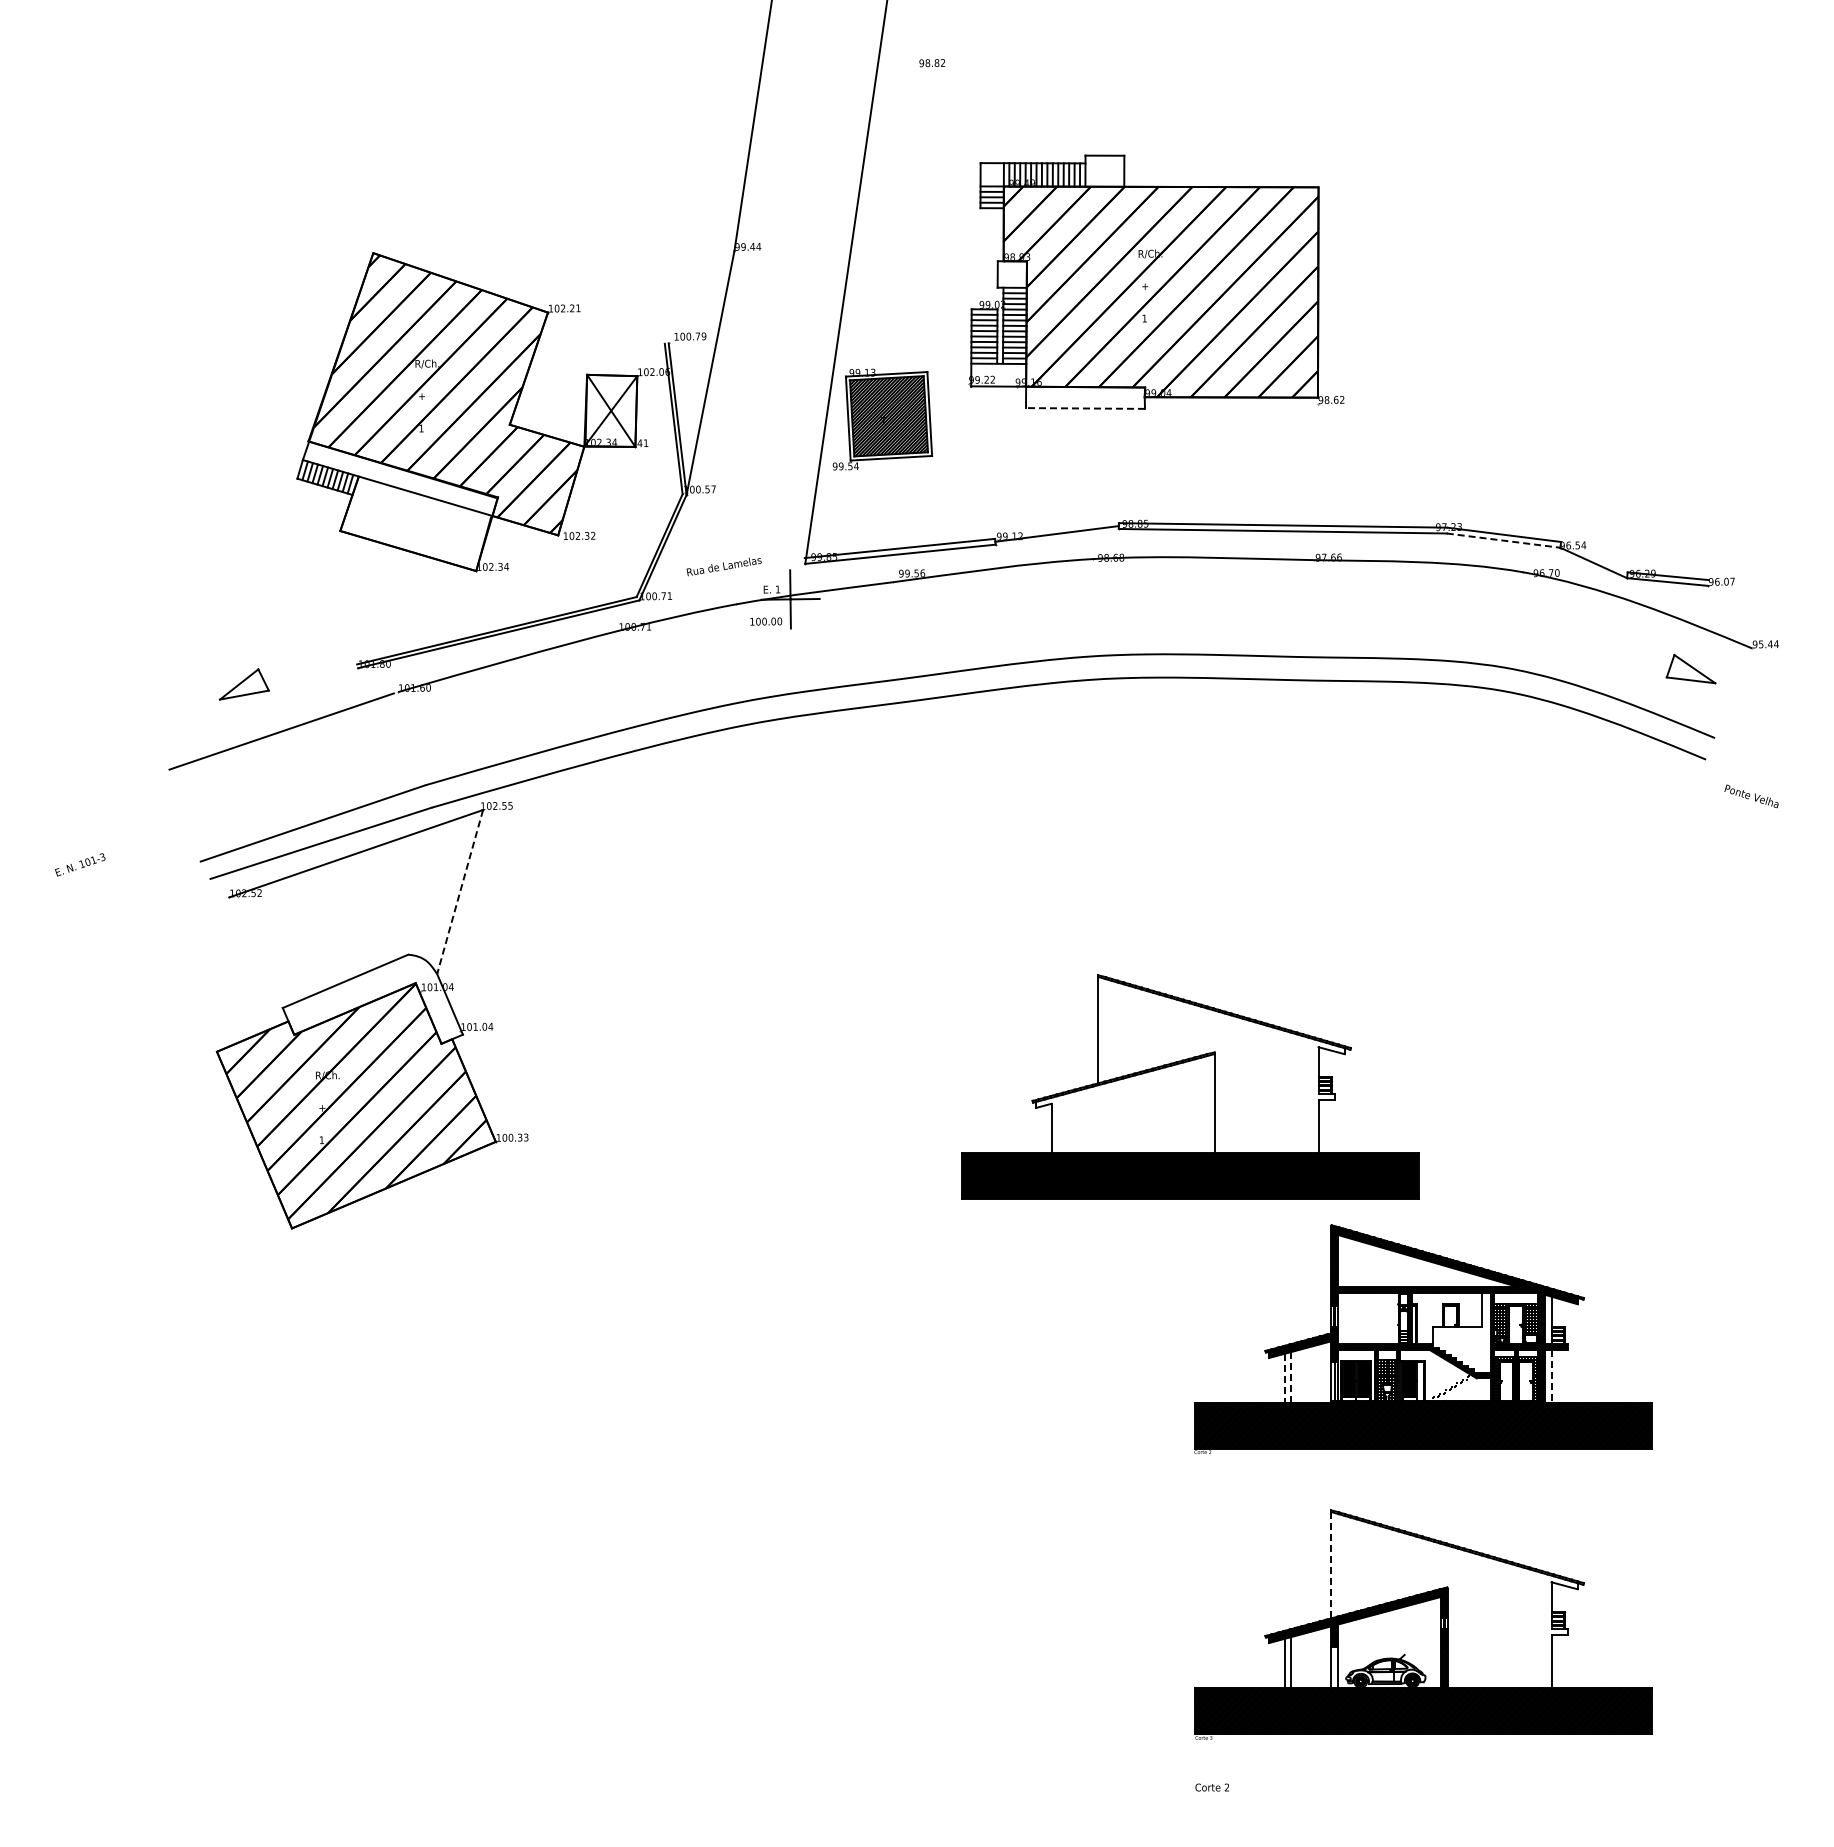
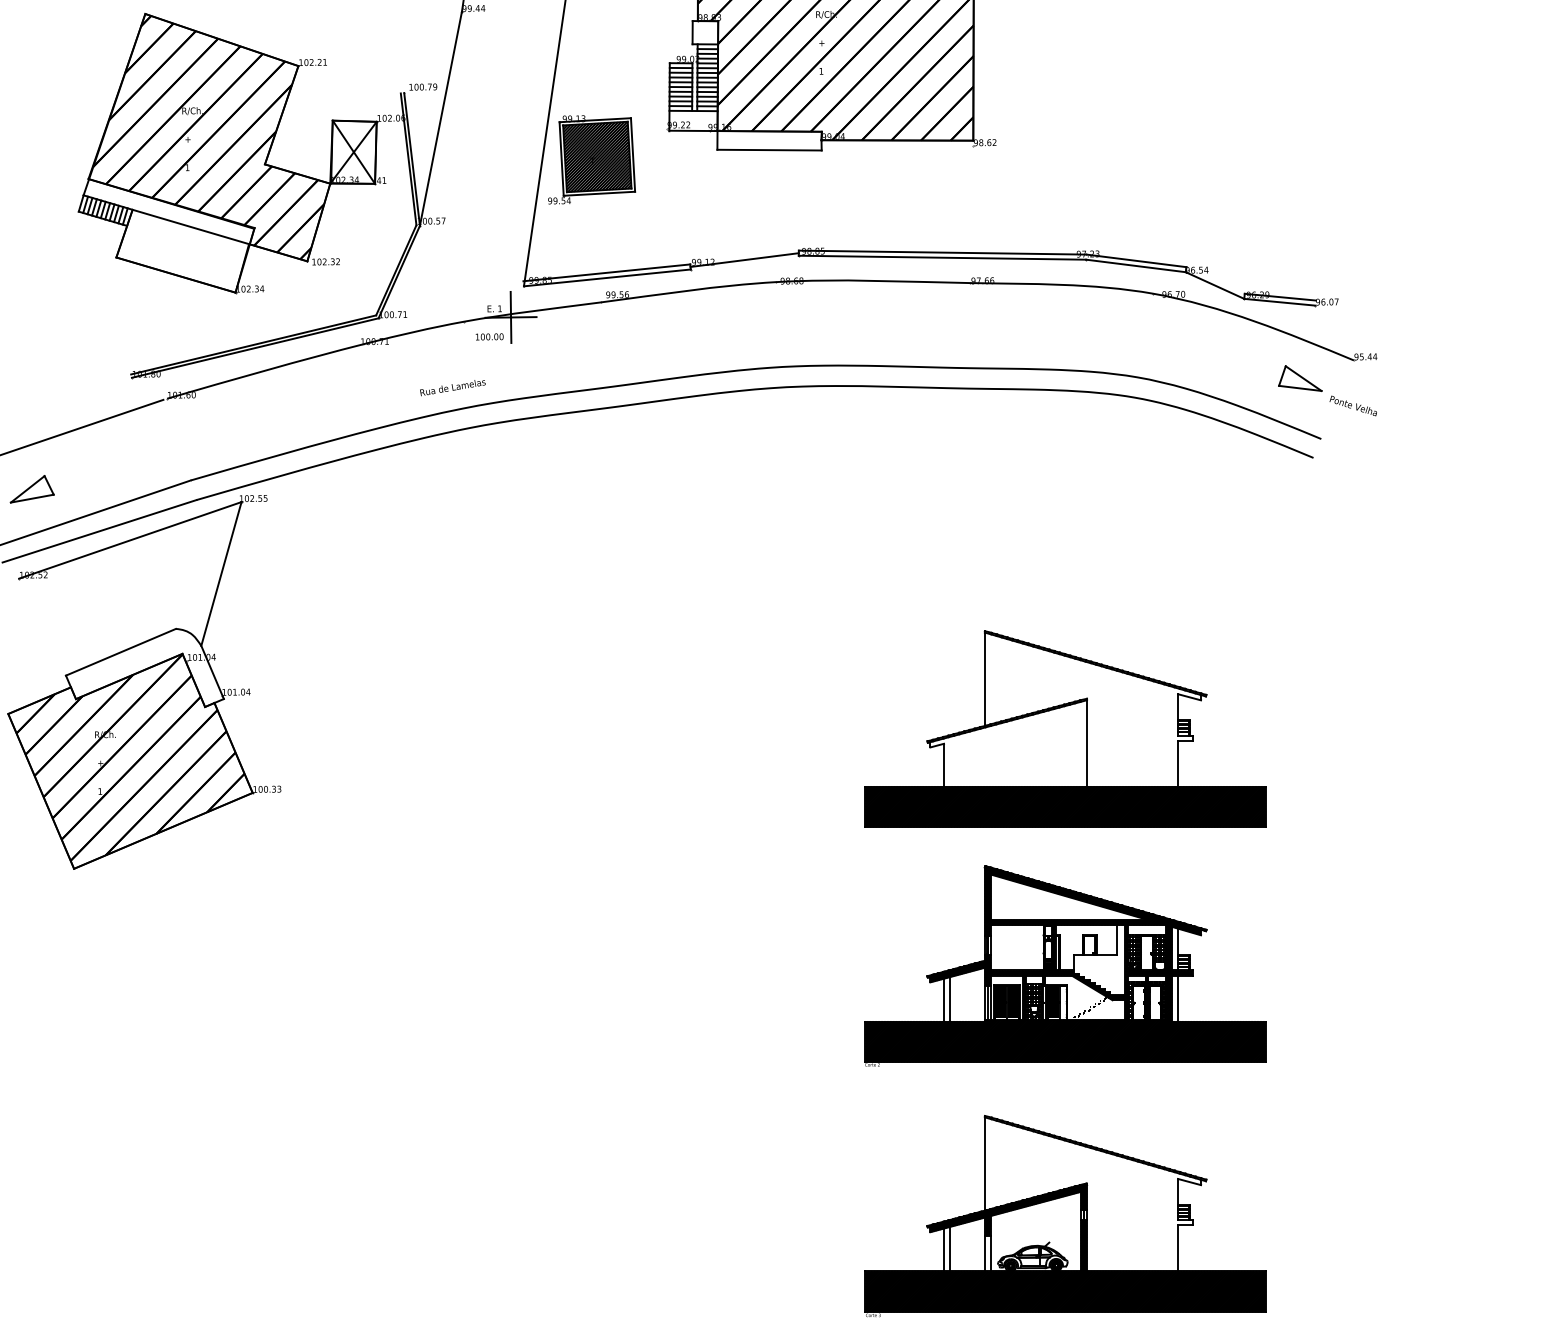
line: (1084, 408) -> (768, 150), dashed -> solid
line: (1504, 540) -> (1136, 265), dashed -> solid
text: (723, 566) -> (452, 387), moved
part: (243, 684) -> (31, 489), moved
text: (1751, 796) -> (1353, 406), moved
line: (460, 892) -> (221, 574), dashed -> solid
part: (1190, 1086) -> (1065, 728), moved
line: (1551, 1376) -> (1178, 998), dashed -> solid
line: (1291, 1377) -> (950, 999), dashed -> solid
line: (1284, 1378) -> (943, 1000), dashed -> solid
line: (1331, 1565) -> (985, 1164), dashed -> solid

